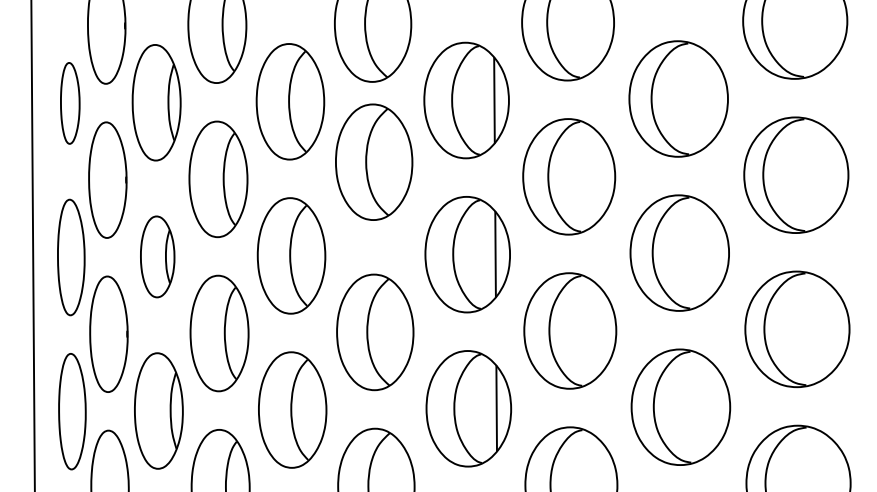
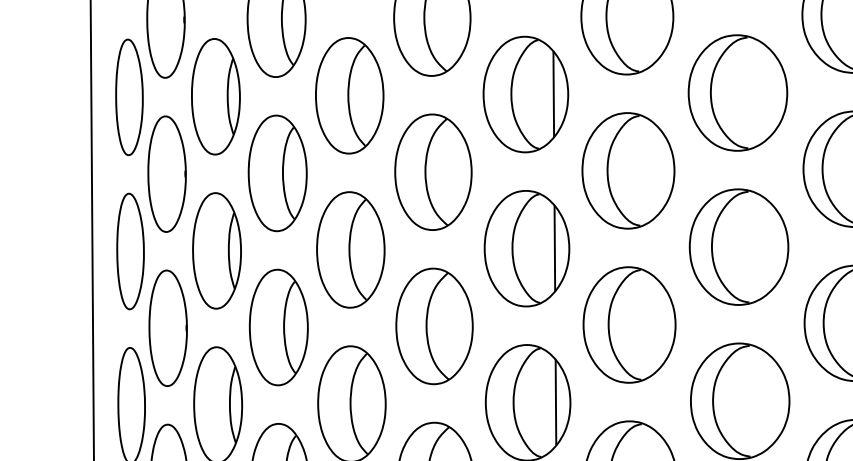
part: (70, 103) -> (129, 97), size x1.43
part: (374, 161) -> (433, 171), moved
part: (157, 256) -> (216, 250), size x1.43

